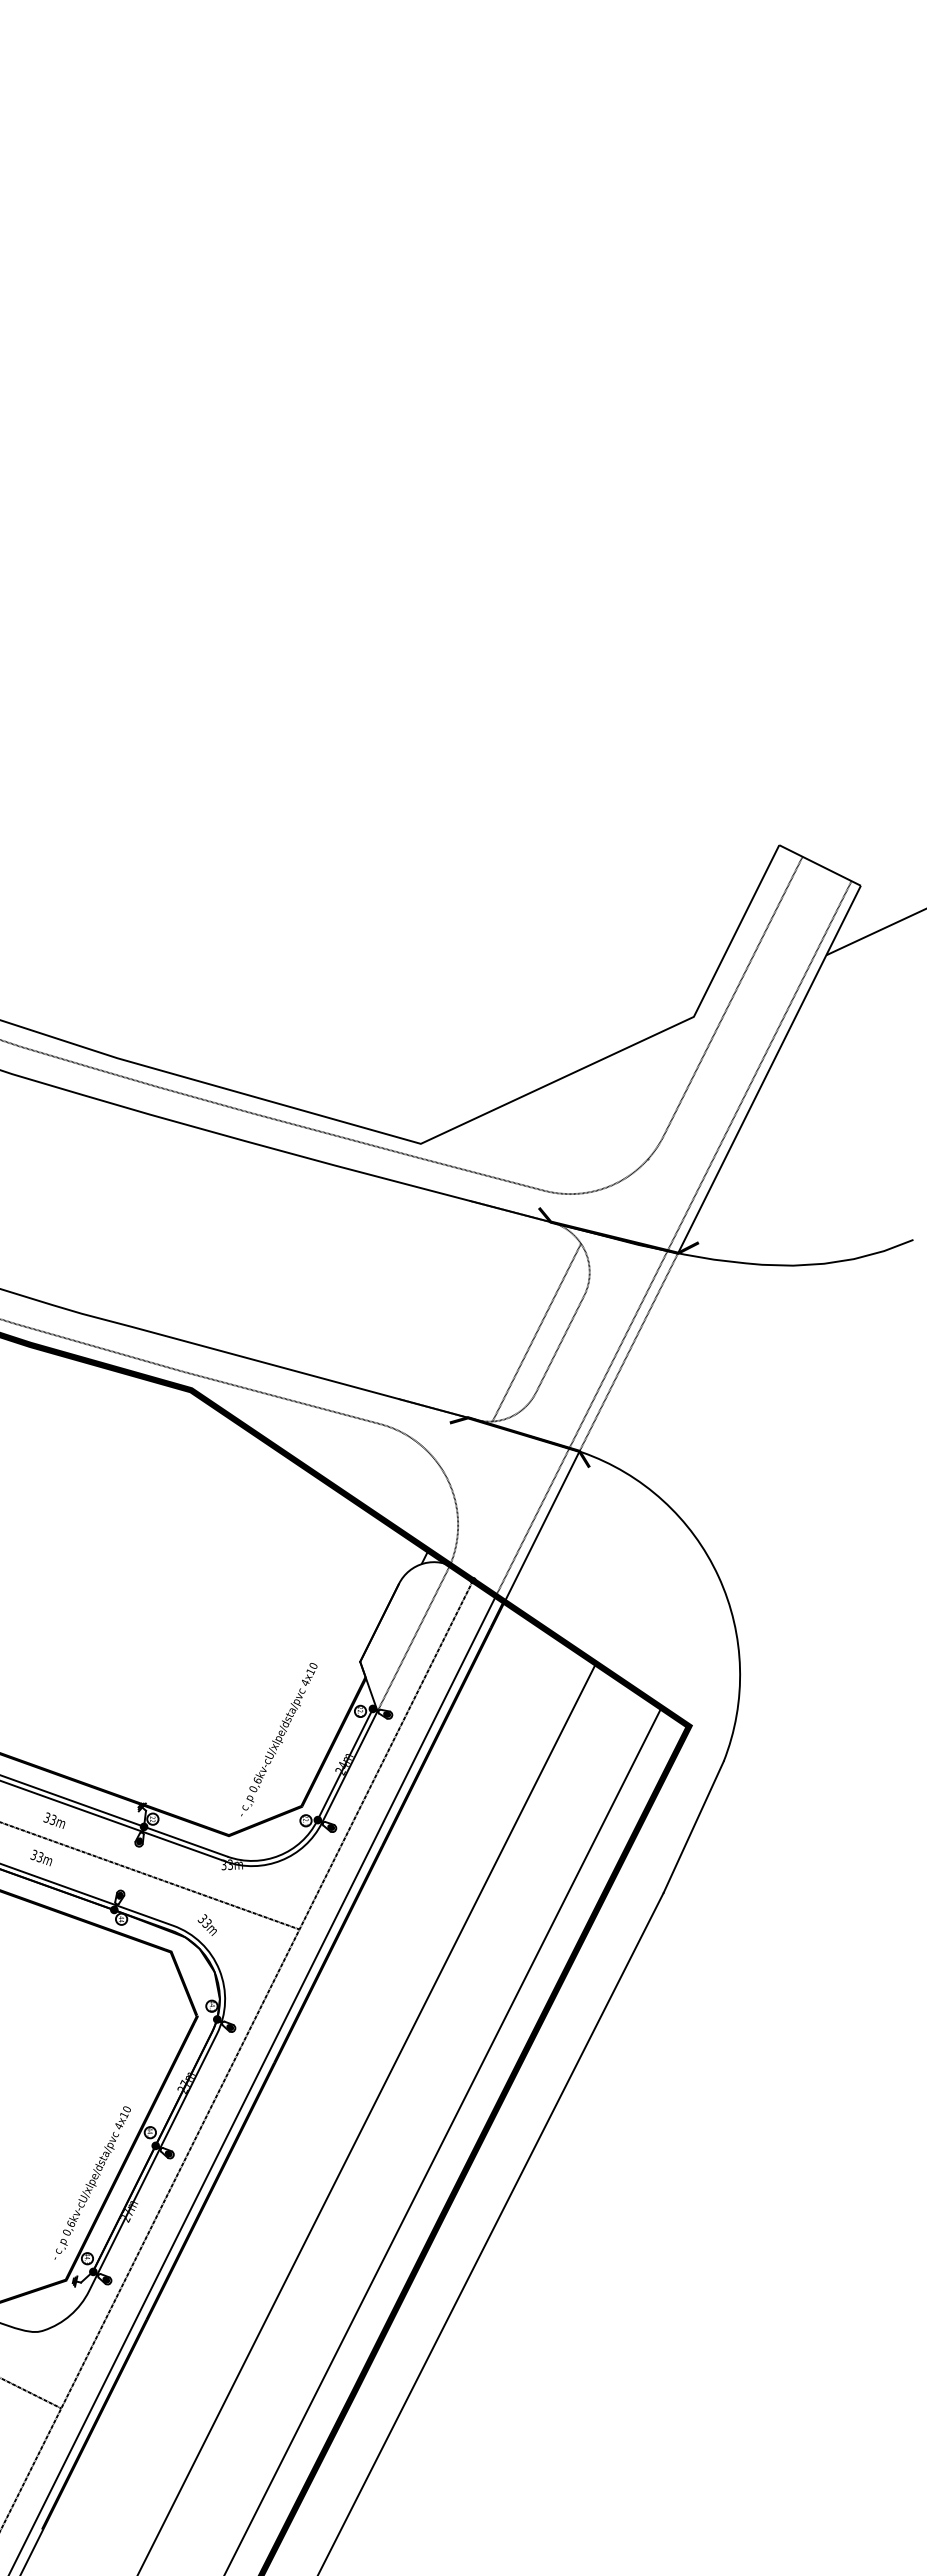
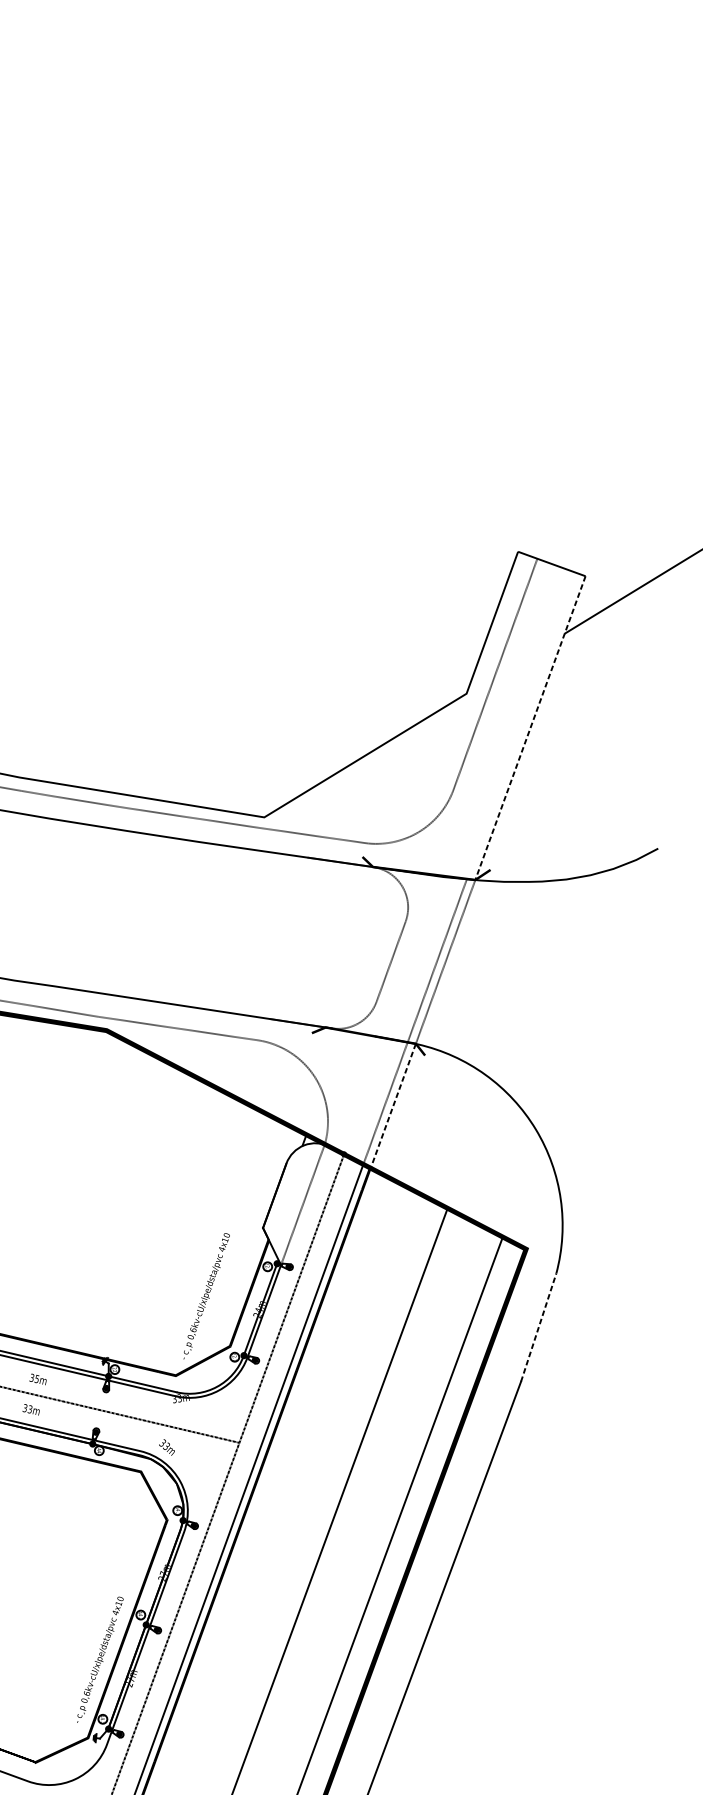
line: (759, 1065) -> (522, 725), removed
line: (769, 1069) -> (530, 728), solid -> dashed
line: (536, 1332) -> (371, 954), removed
line: (541, 1527) -> (392, 1106), solid -> dashed
text: (53, 1819) -> (37, 1378), 33m -> 35m
line: (693, 1826) -> (538, 1327), solid -> dashed

